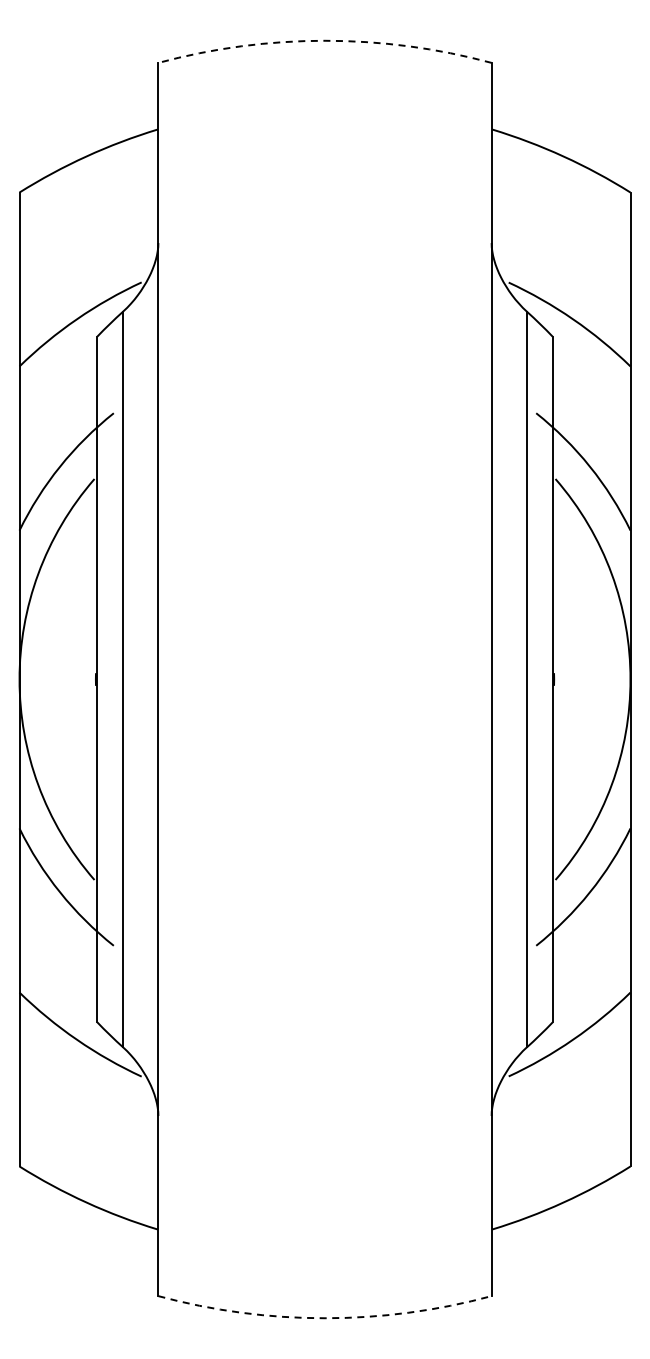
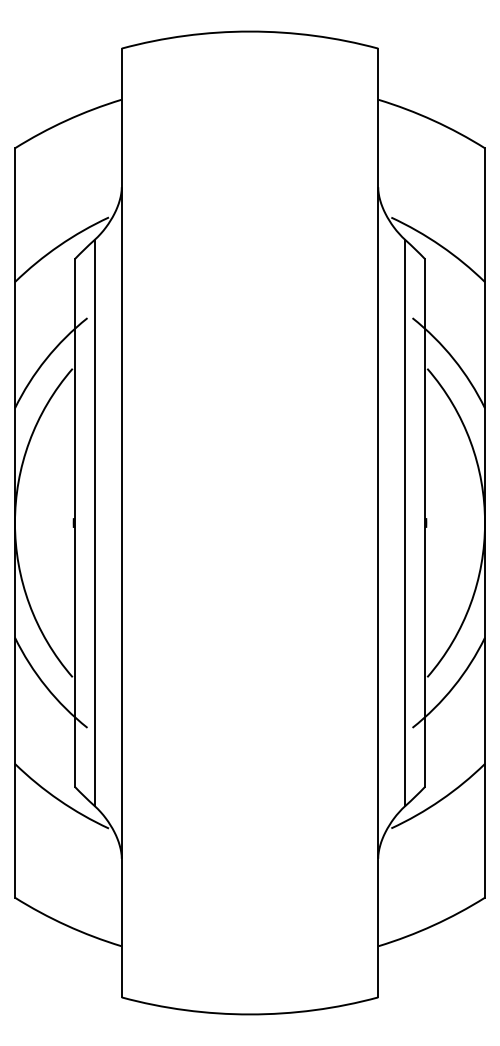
arc: (325, 40) -> (250, 31), dashed -> solid
arc: (325, 1318) -> (250, 1014), dashed -> solid

